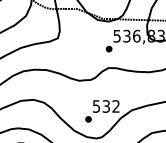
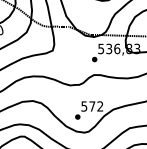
text: (106, 106) -> (92, 106), 532 -> 572

